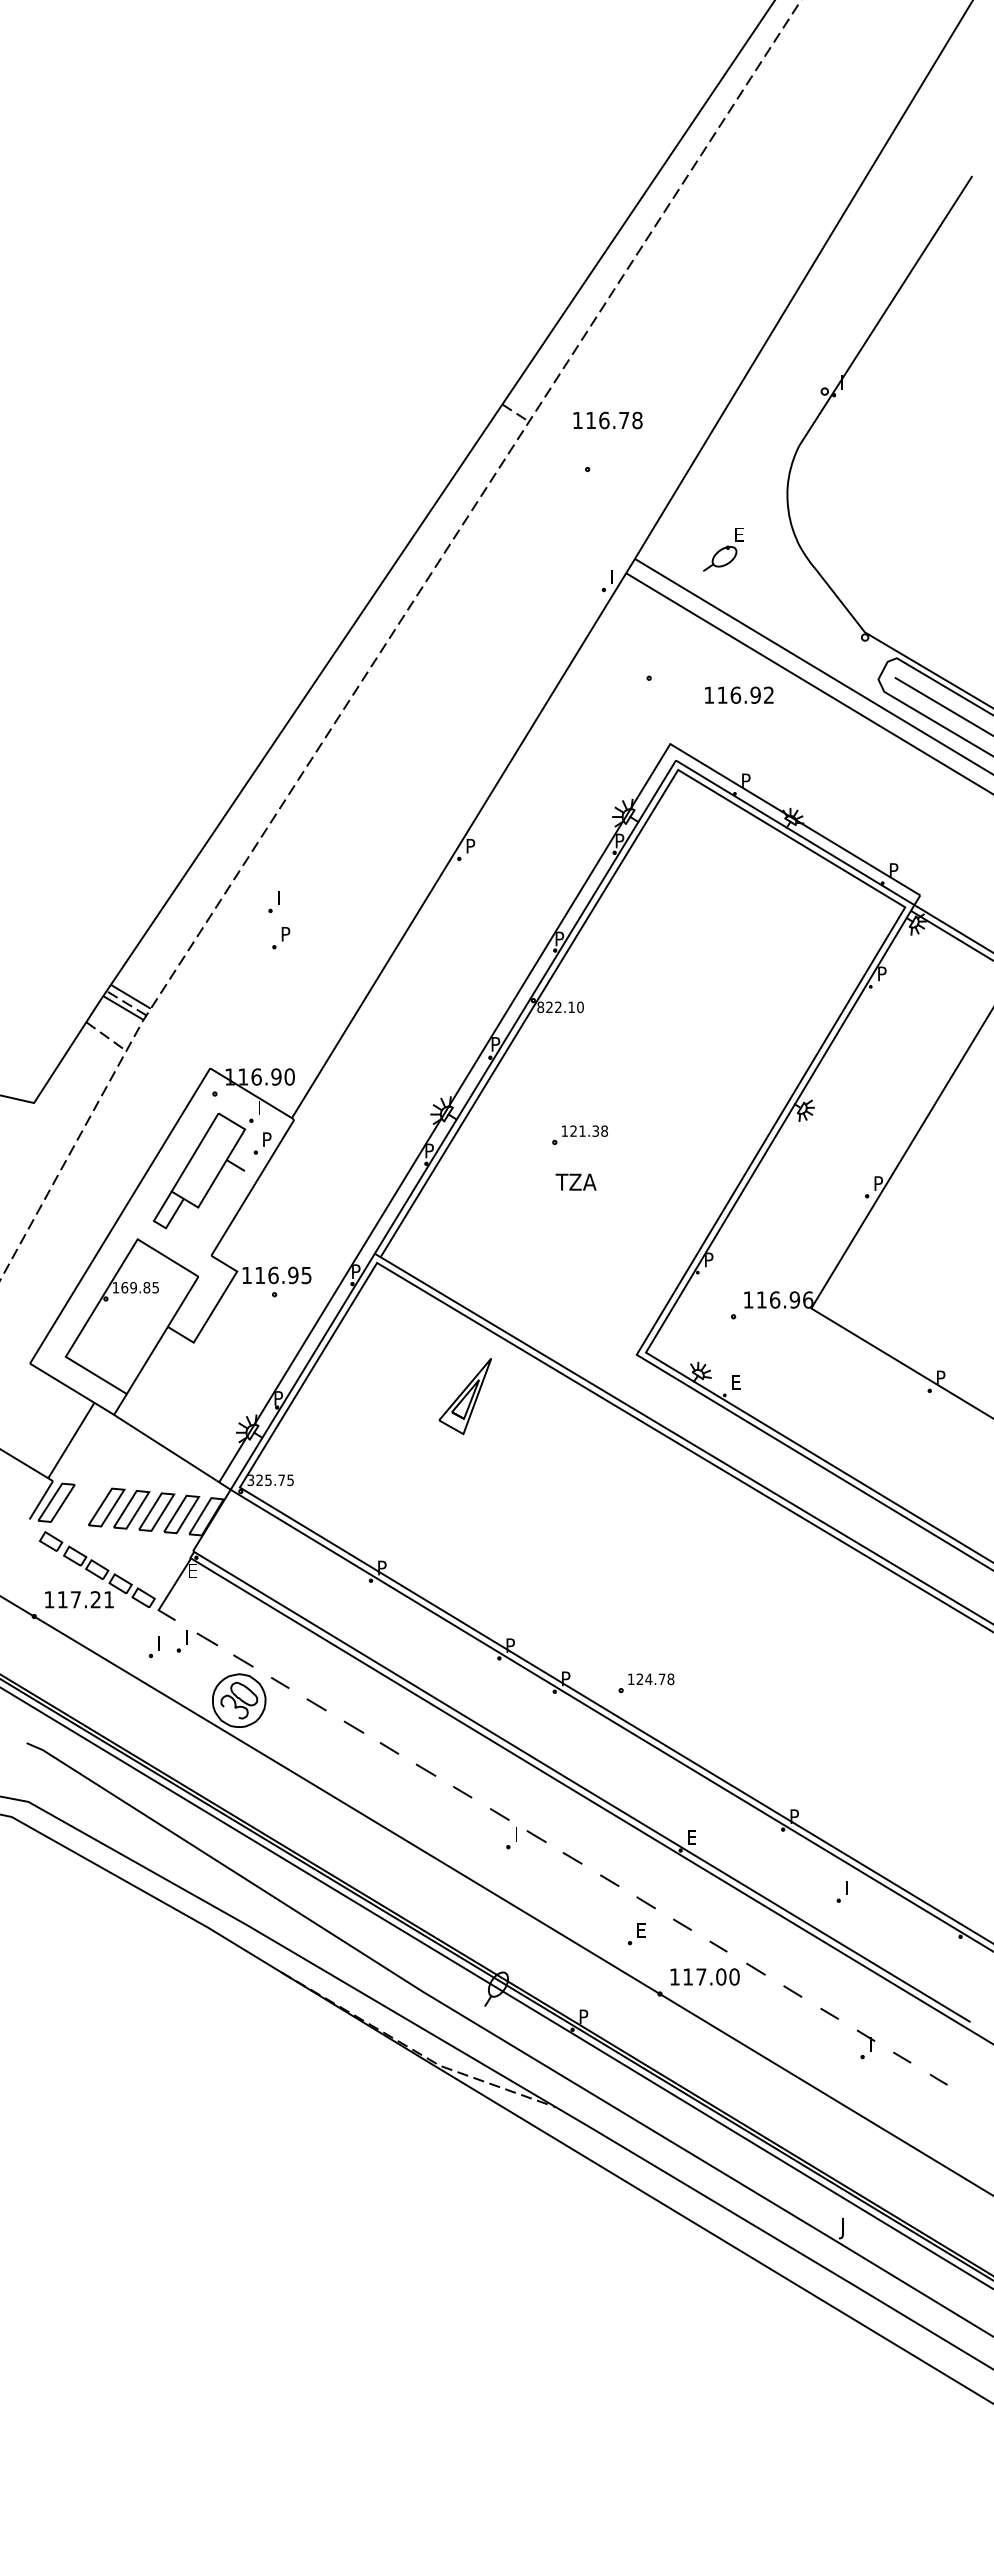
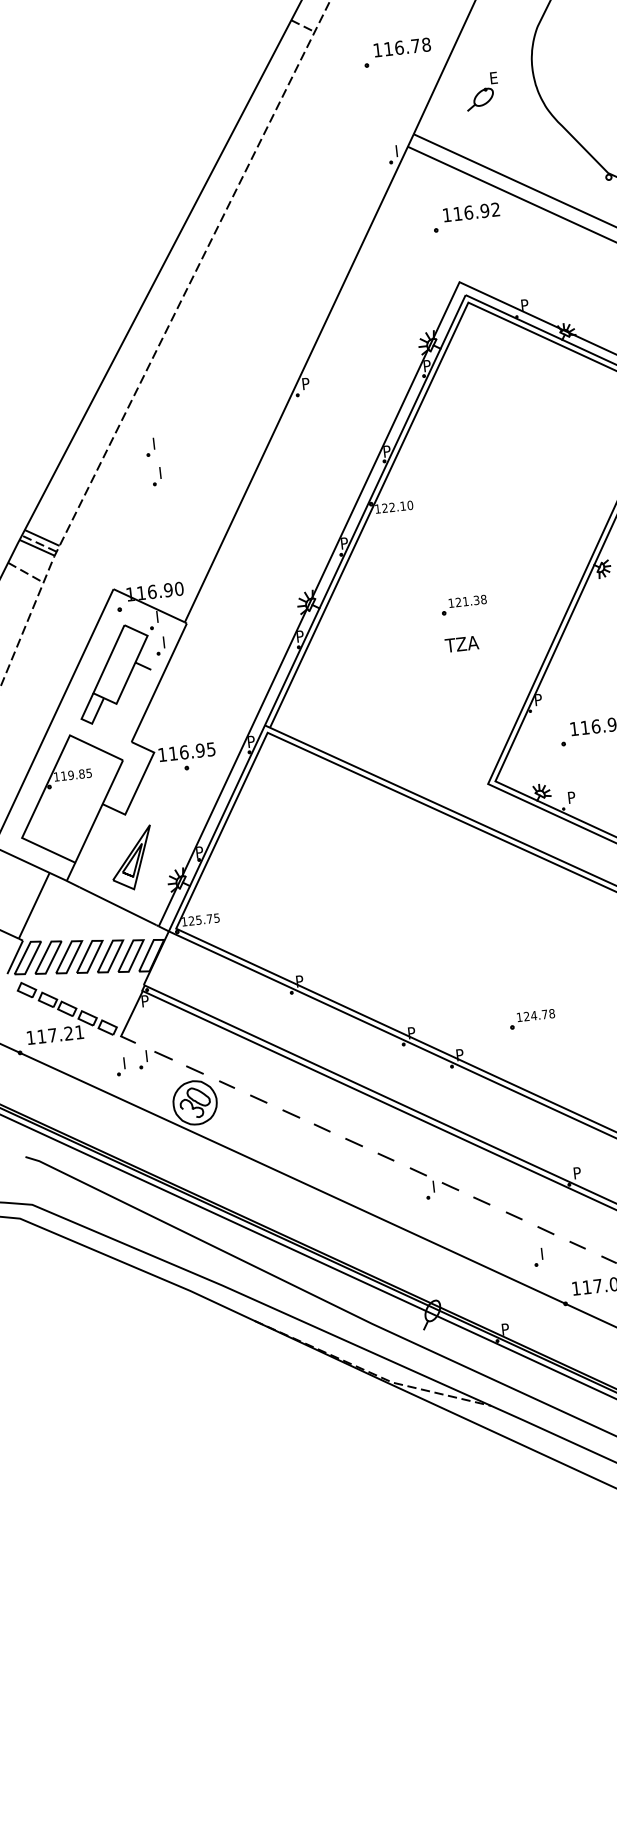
text: (607, 420) -> (401, 47), moved
part: (723, 549) -> (482, 91), moved
text: (739, 694) -> (471, 211), moved
text: (285, 934) -> (162, 472), P -> I
text: (540, 1007) -> (377, 509), 822.10 -> 122.10
part: (579, 1134) -> (463, 604), moved
text: (267, 1139) -> (166, 642), P -> I
text: (575, 1181) -> (461, 643), moved
text: (124, 1287) -> (63, 775), 169.85 -> 119.85
text: (736, 1382) -> (572, 797), E -> P
part: (464, 1396) -> (131, 858), moved
text: (250, 1480) -> (184, 922), 325.75 -> 125.75
part: (81, 1505) -> (48, 957), added
text: (192, 1570) -> (145, 1000), E -> P
part: (646, 1683) -> (532, 1019), moved
text: (691, 1837) -> (577, 1173), E -> P
text: (642, 1930) -> (545, 1253), E -> I

